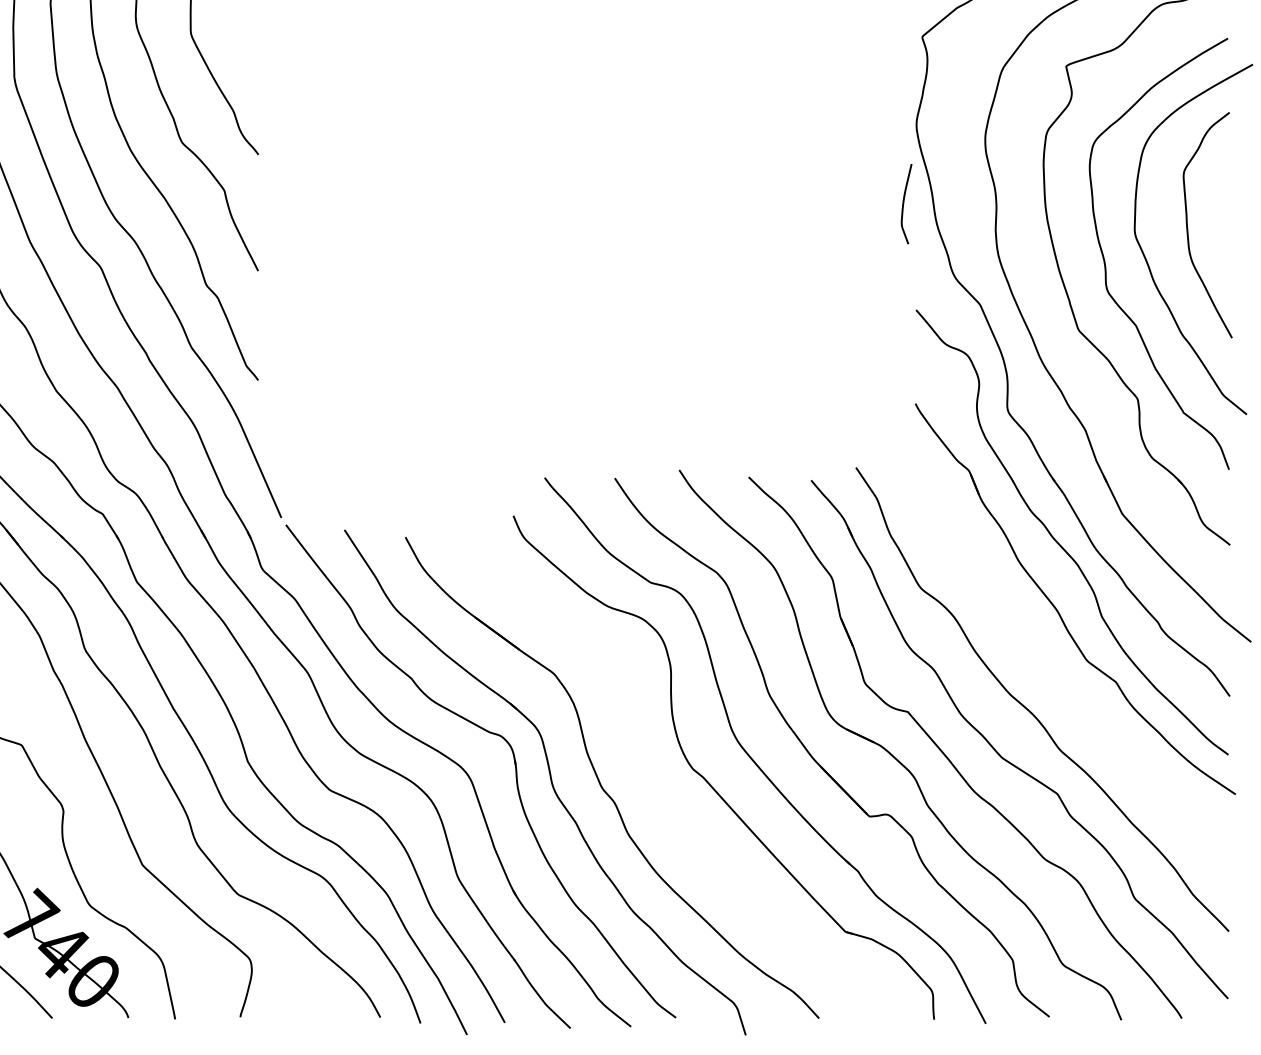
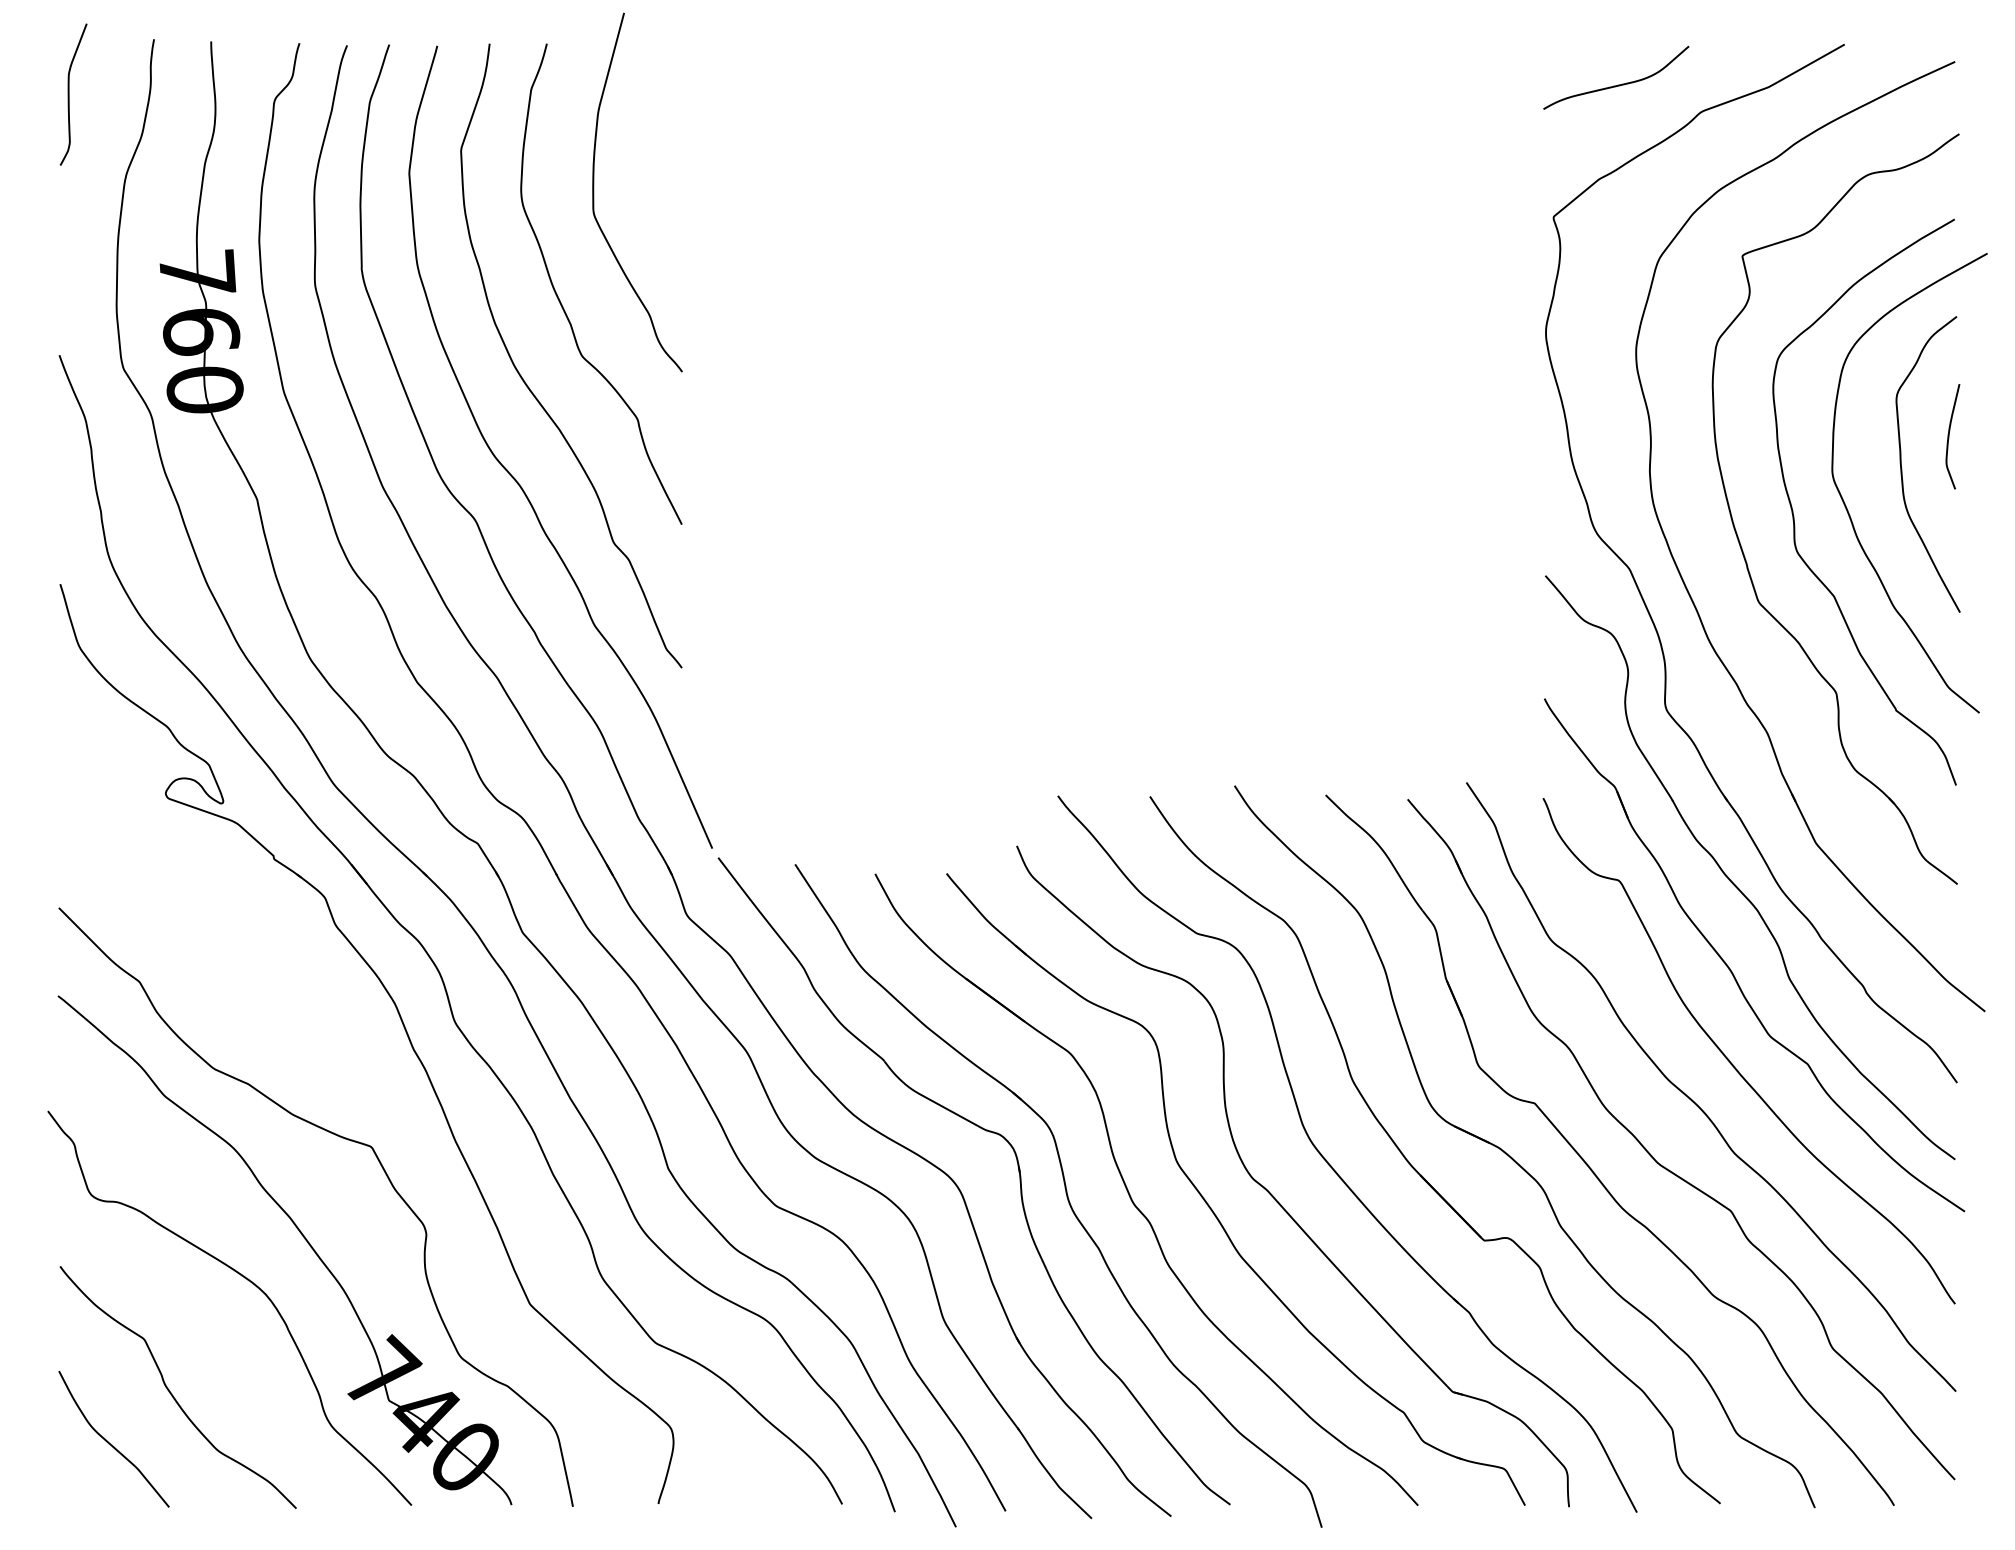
curve: (904, 203) -> (1949, 436), moved
curve: (1060, 683) -> (1734, 1065), added
part: (660, 790) -> (1210, 1206), added

